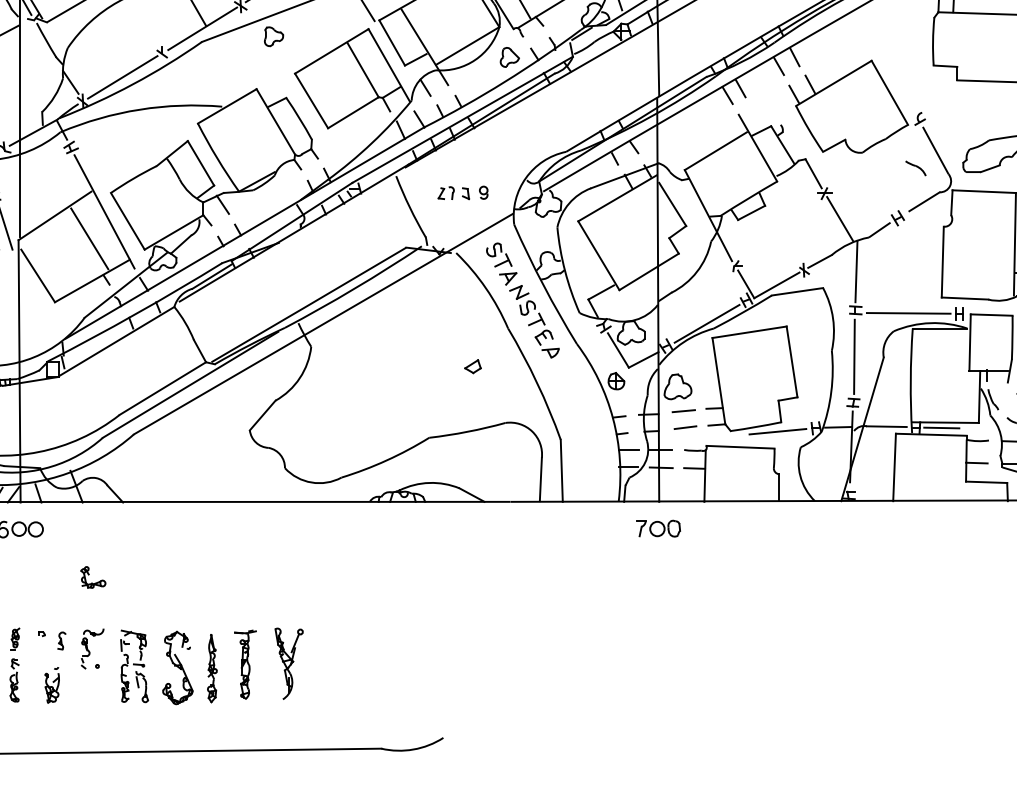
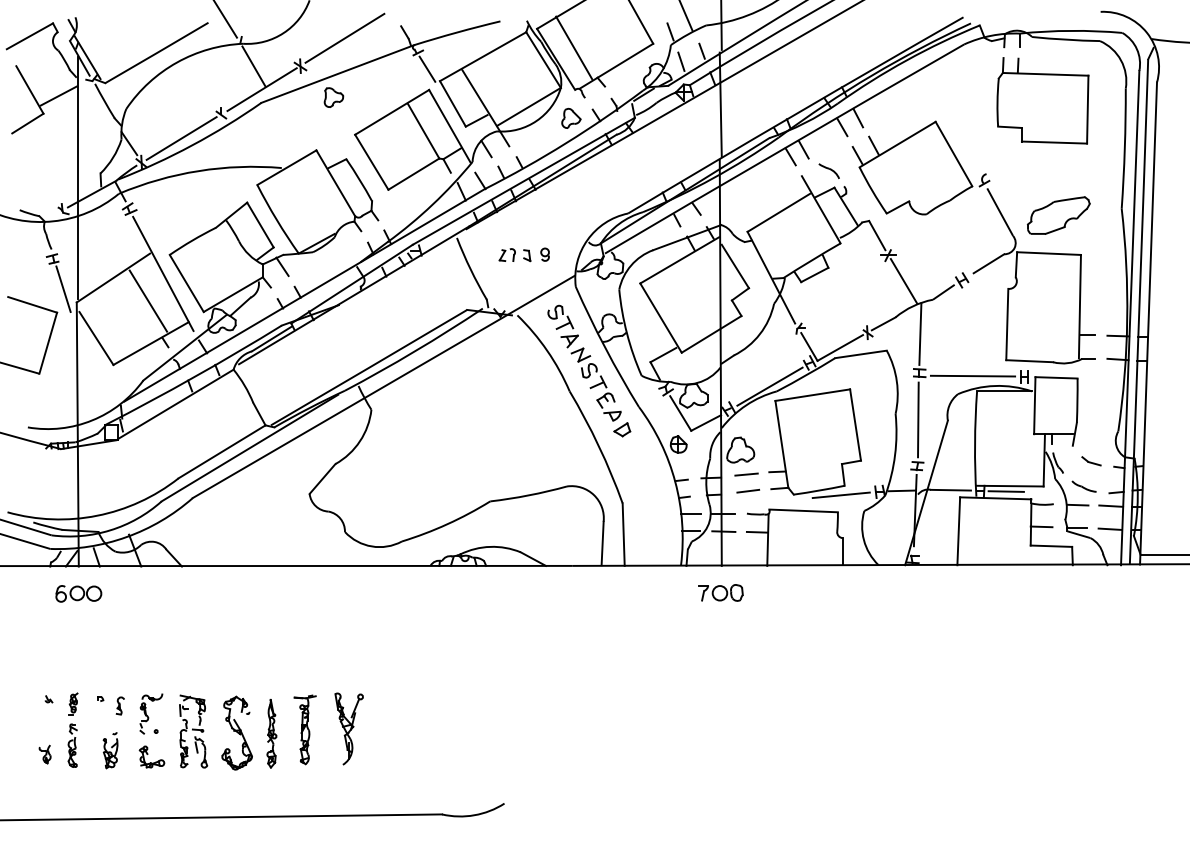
part: (915, 167) -> (828, 170), moved
part: (473, 366) -> (622, 429), moved
part: (92, 576) -> (151, 756), moved

